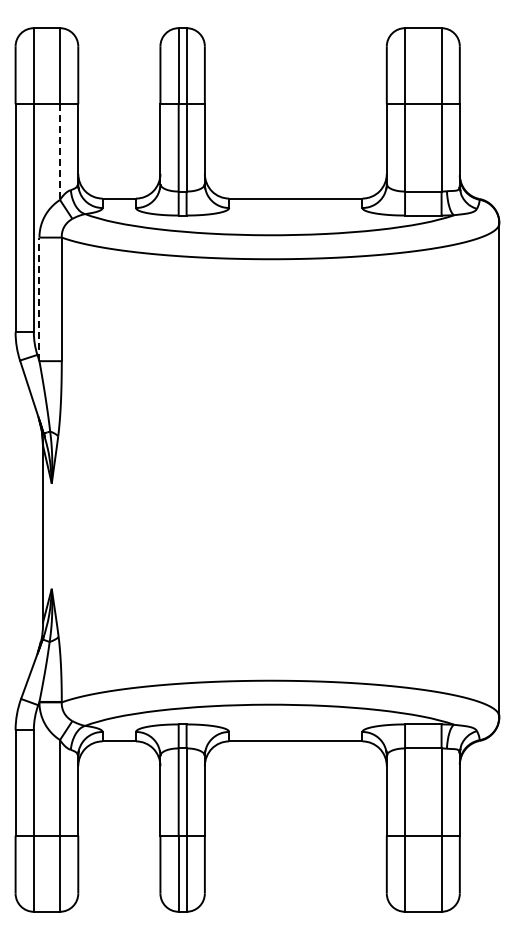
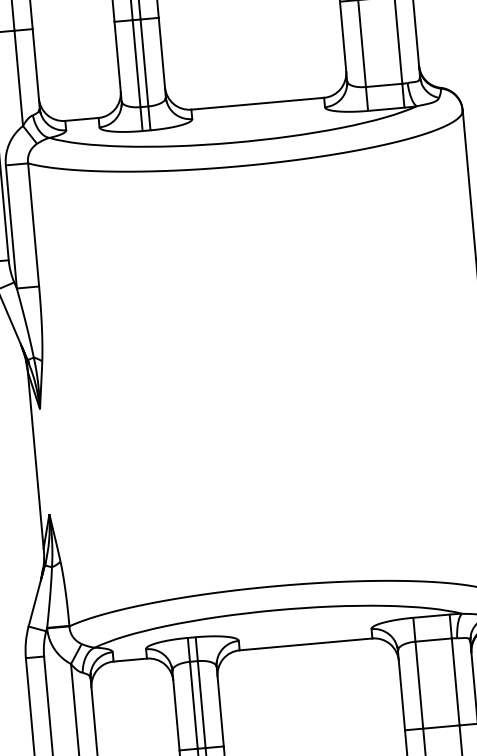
line: (60, 152) -> (19, 78), dashed -> solid
line: (39, 299) -> (11, 227), dashed -> solid

